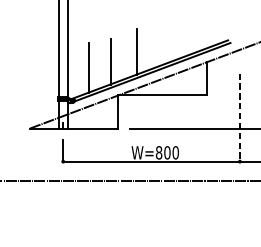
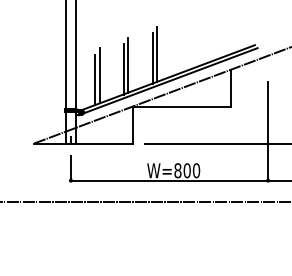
line: (140, 47) -> (157, 53), added
line: (114, 57) -> (128, 64), added
line: (85, 71) -> (95, 79), added
line: (240, 118) -> (268, 132), dashed -> solid

